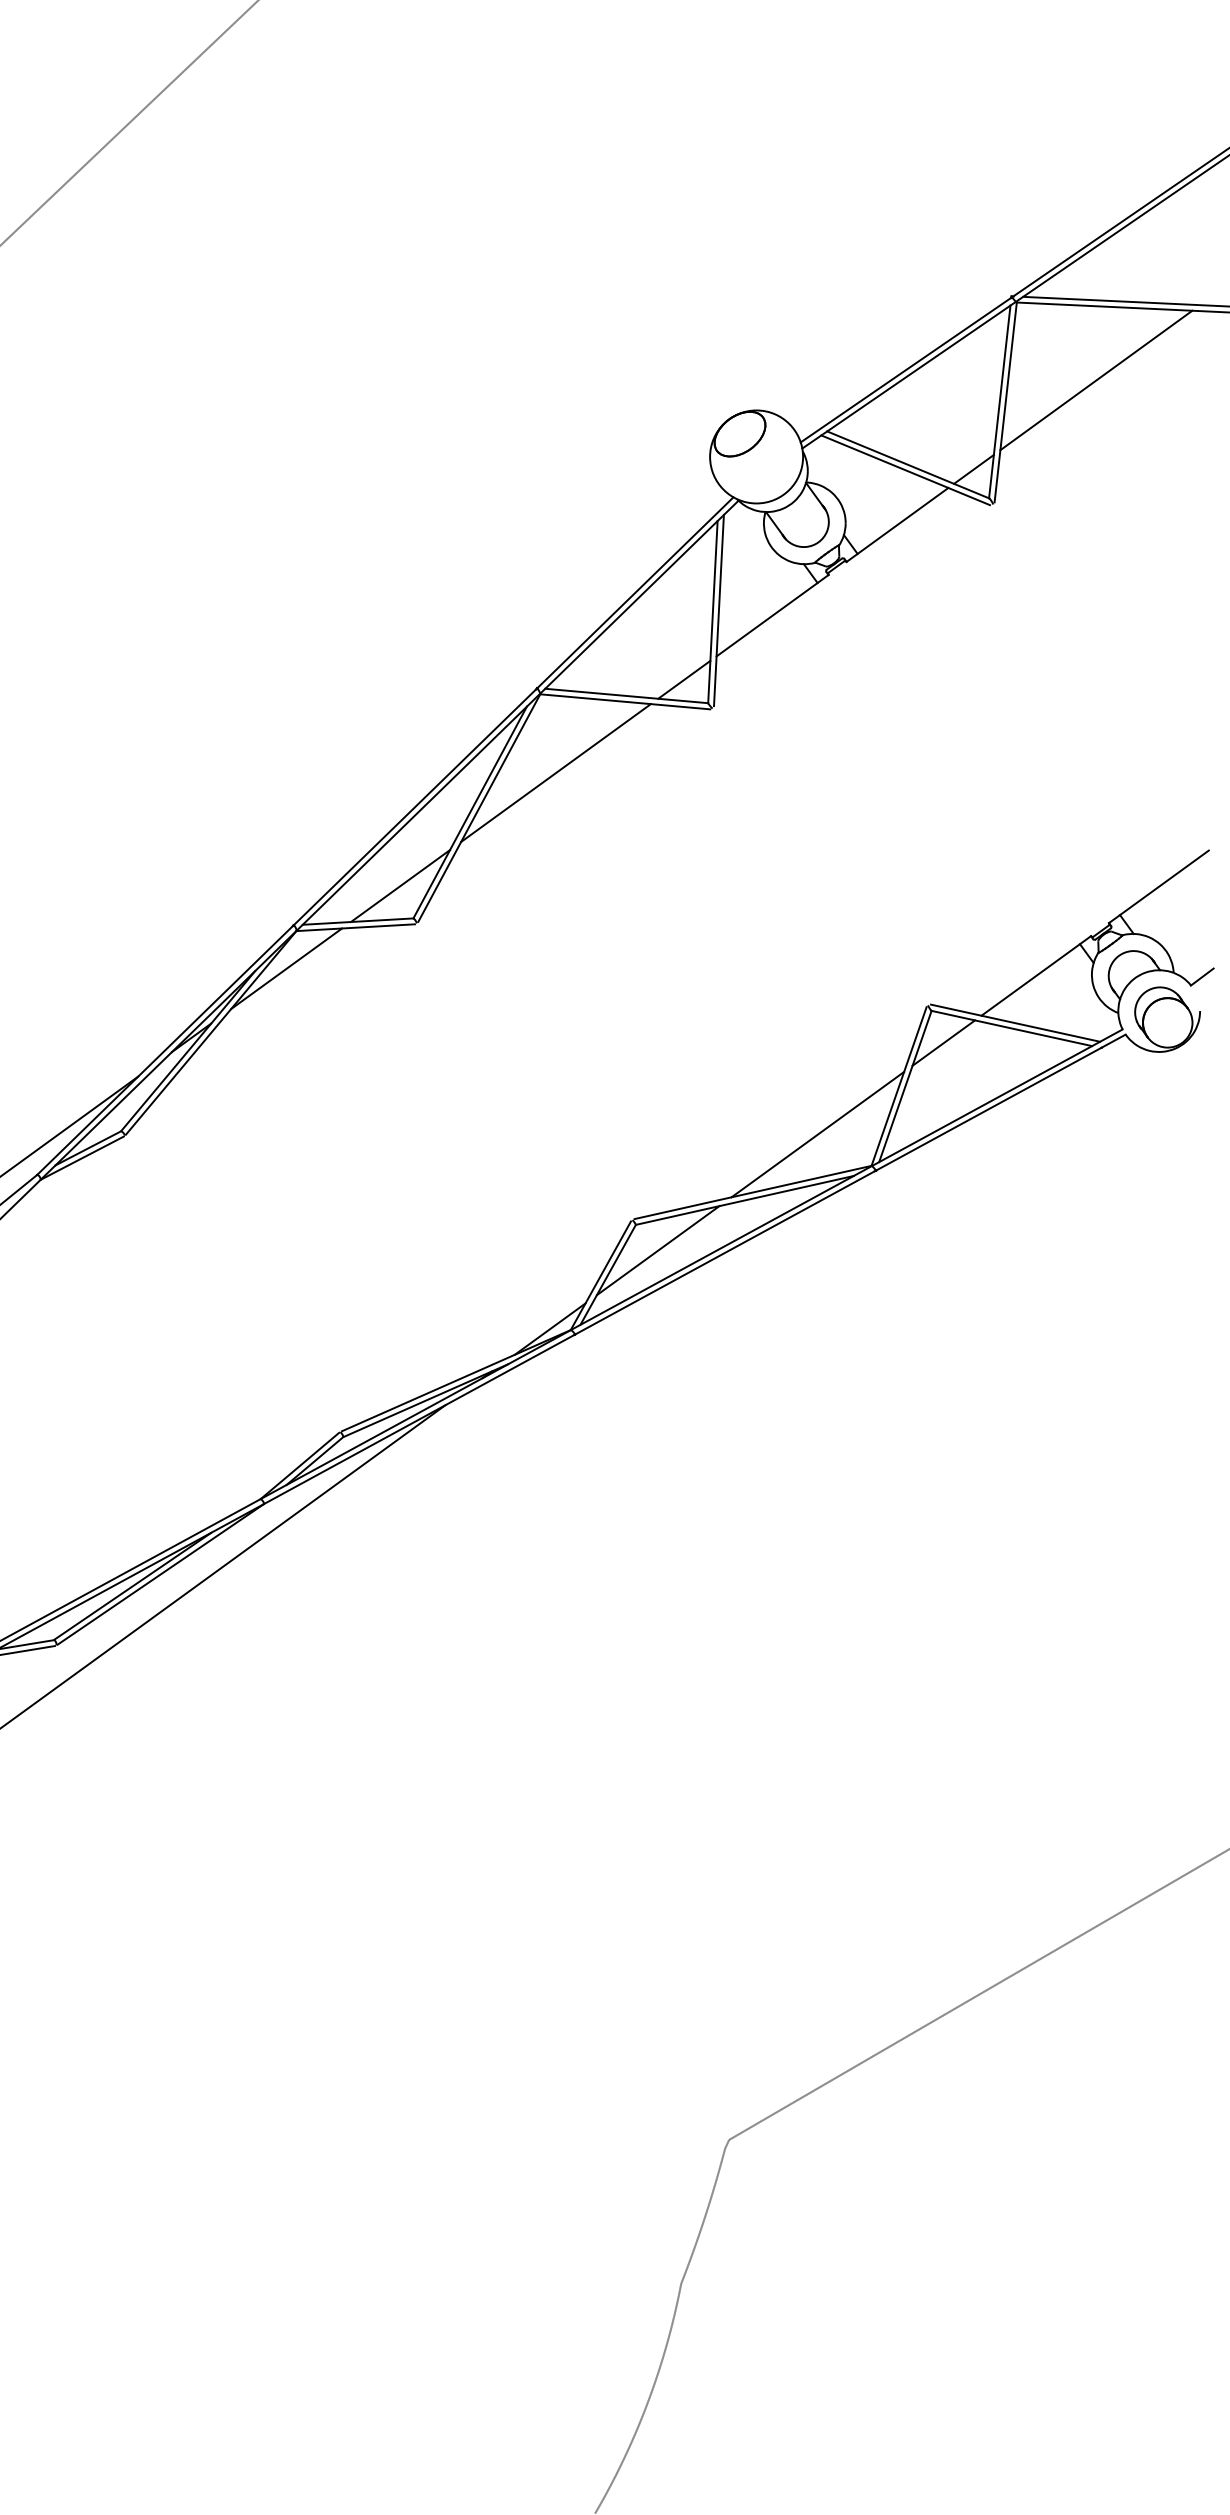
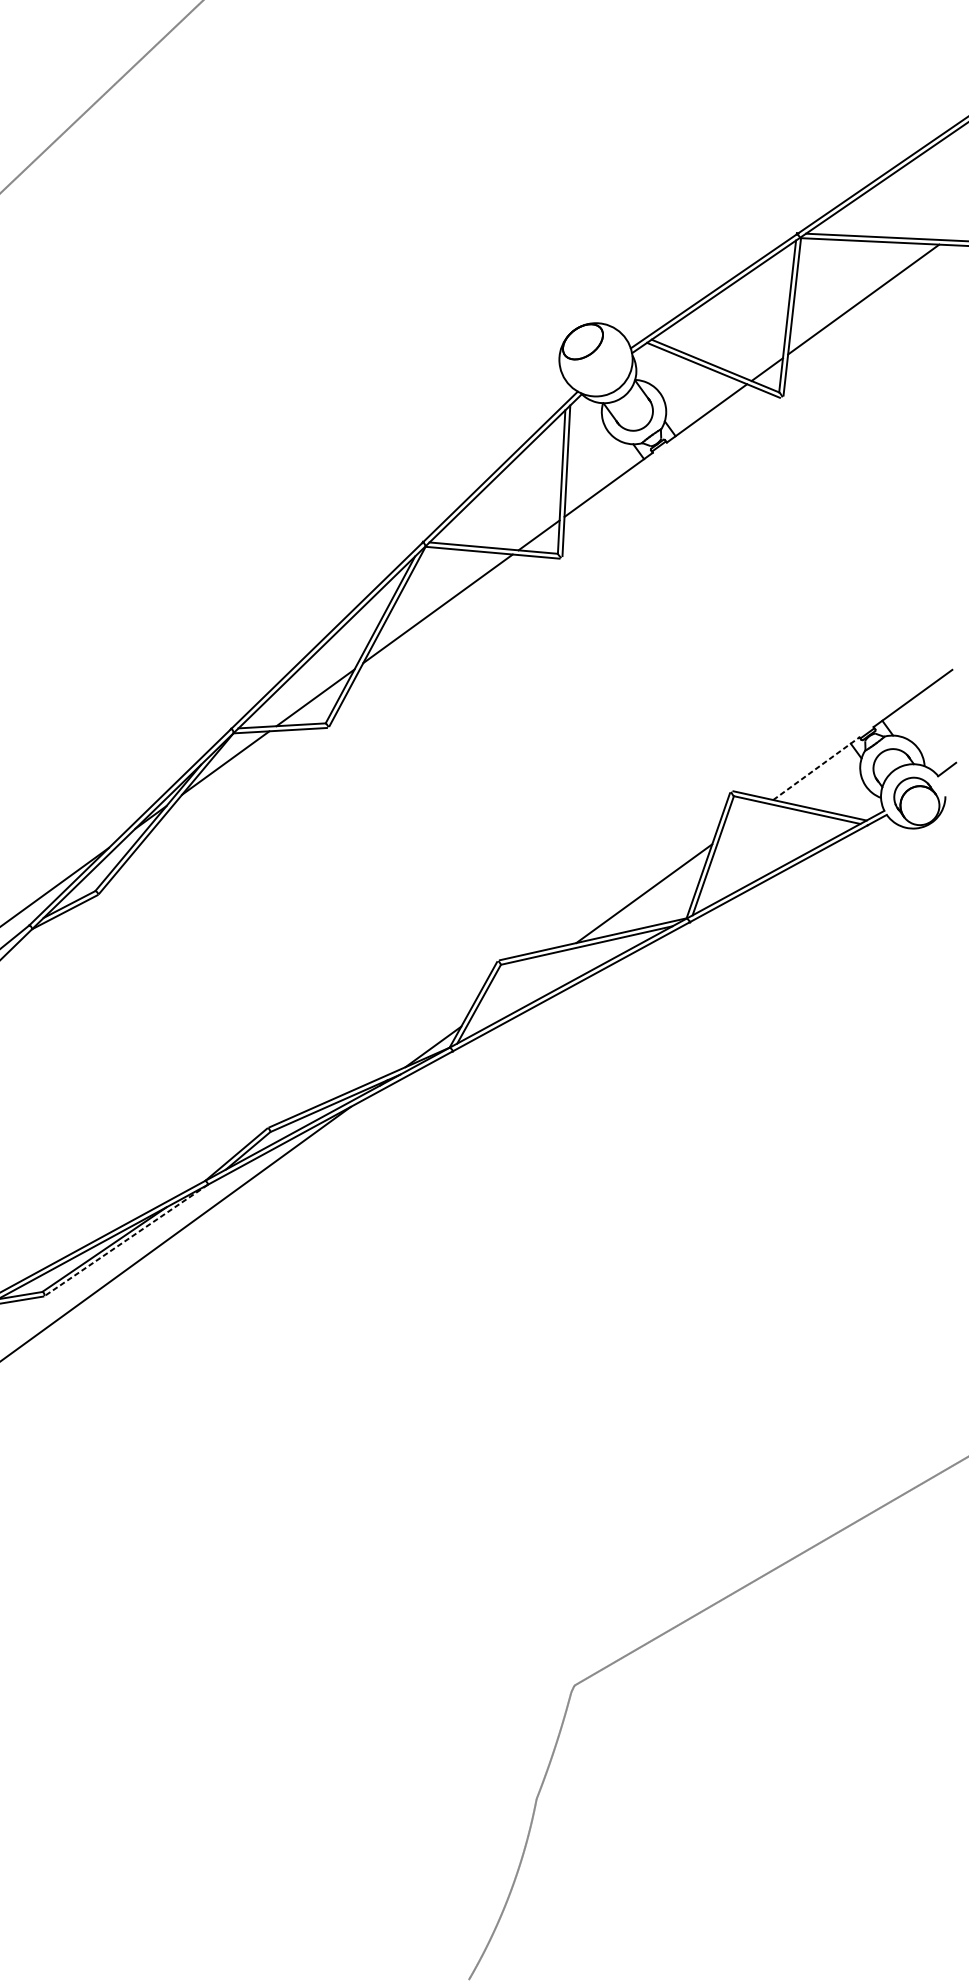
line: (1036, 975) -> (816, 768), solid -> dashed
line: (943, 1042) -> (743, 821), removed
line: (657, 1250) -> (517, 984), removed
line: (160, 1574) -> (126, 1240), solid -> dashed

